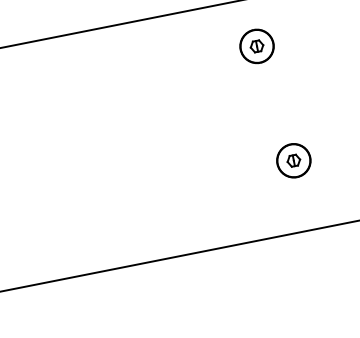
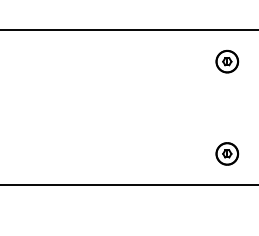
part: (257, 46) -> (227, 61), moved
part: (294, 160) -> (227, 153), moved

